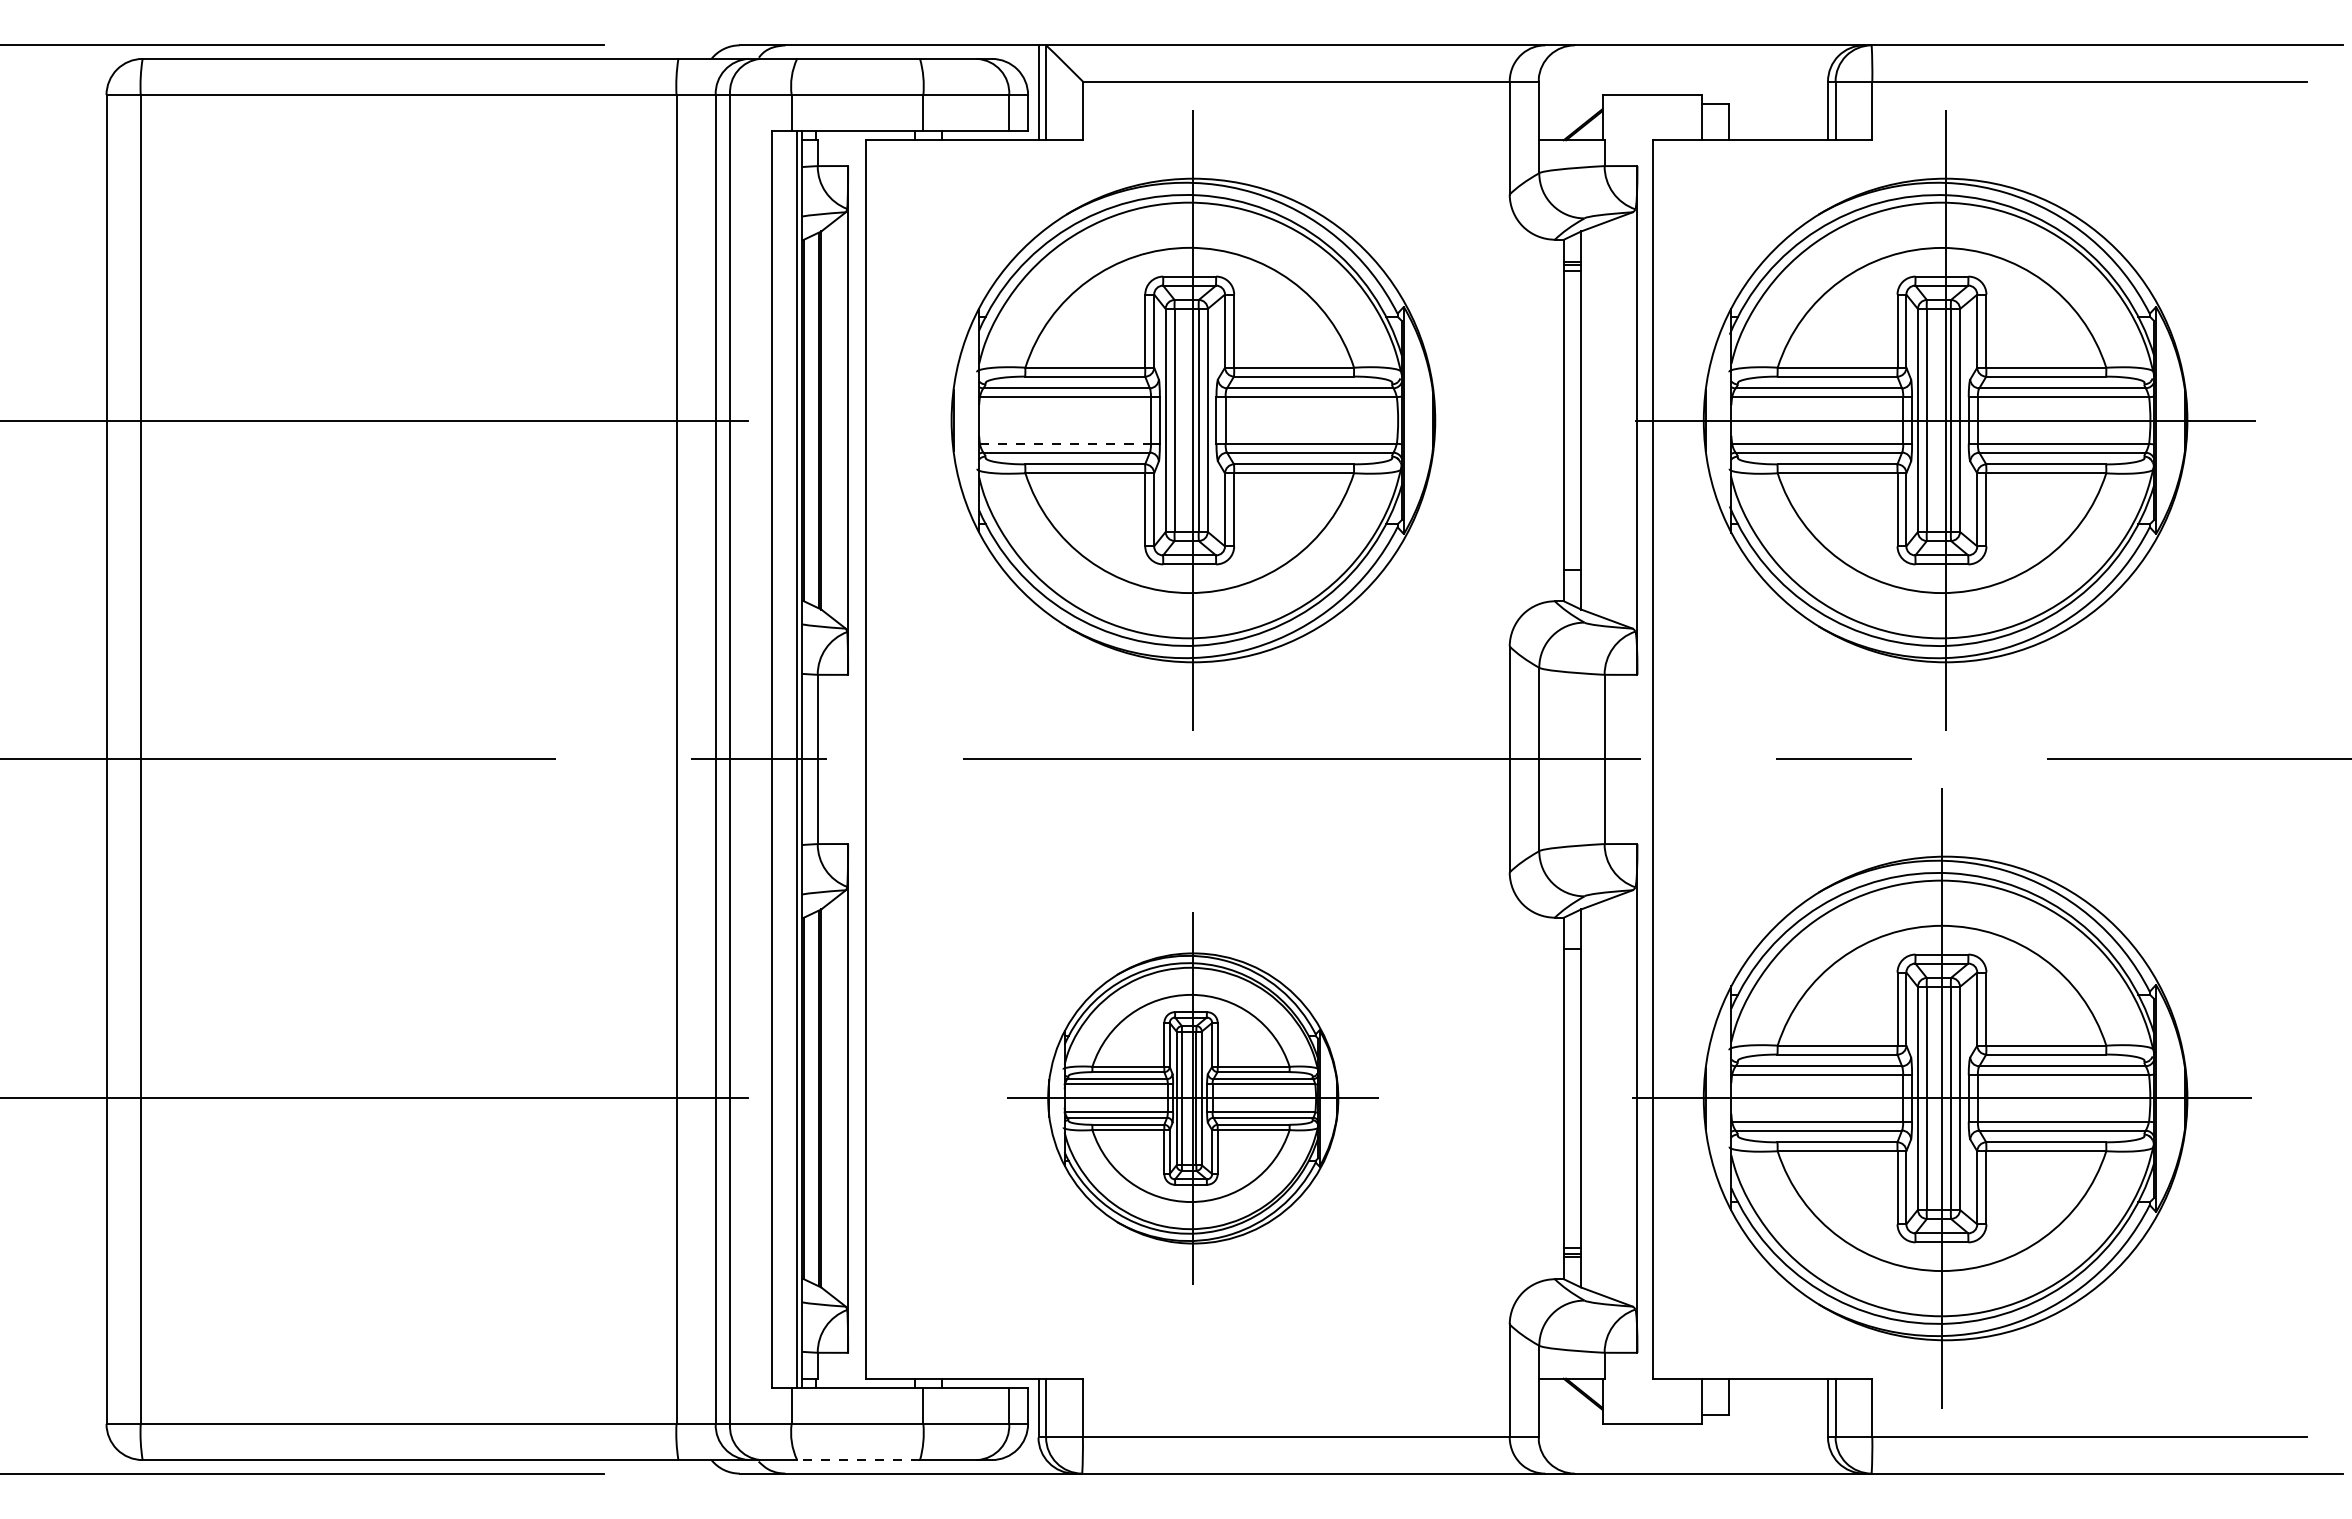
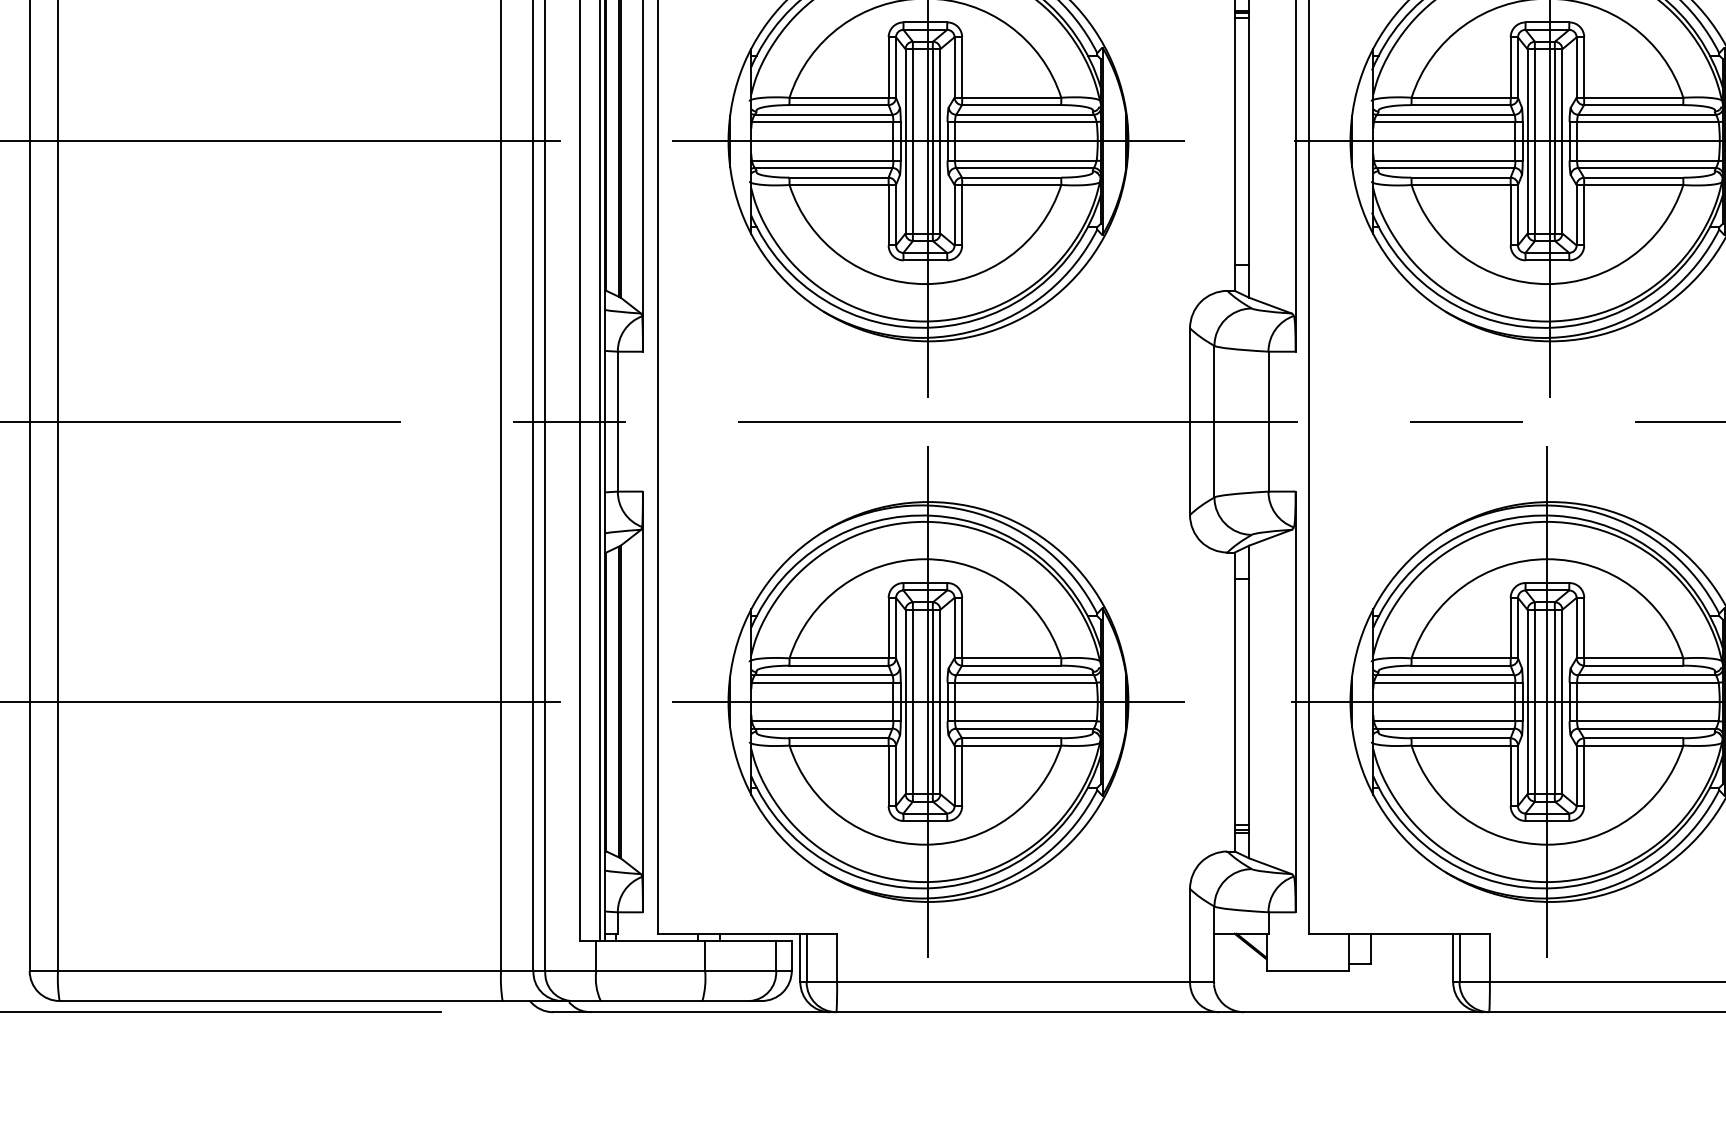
line: (1193, 420) -> (928, 141), added
line: (1065, 443) -> (822, 160), dashed -> solid
part: (1192, 1098) -> (927, 702), size x1.67
line: (858, 1460) -> (651, 1001), dashed -> solid

